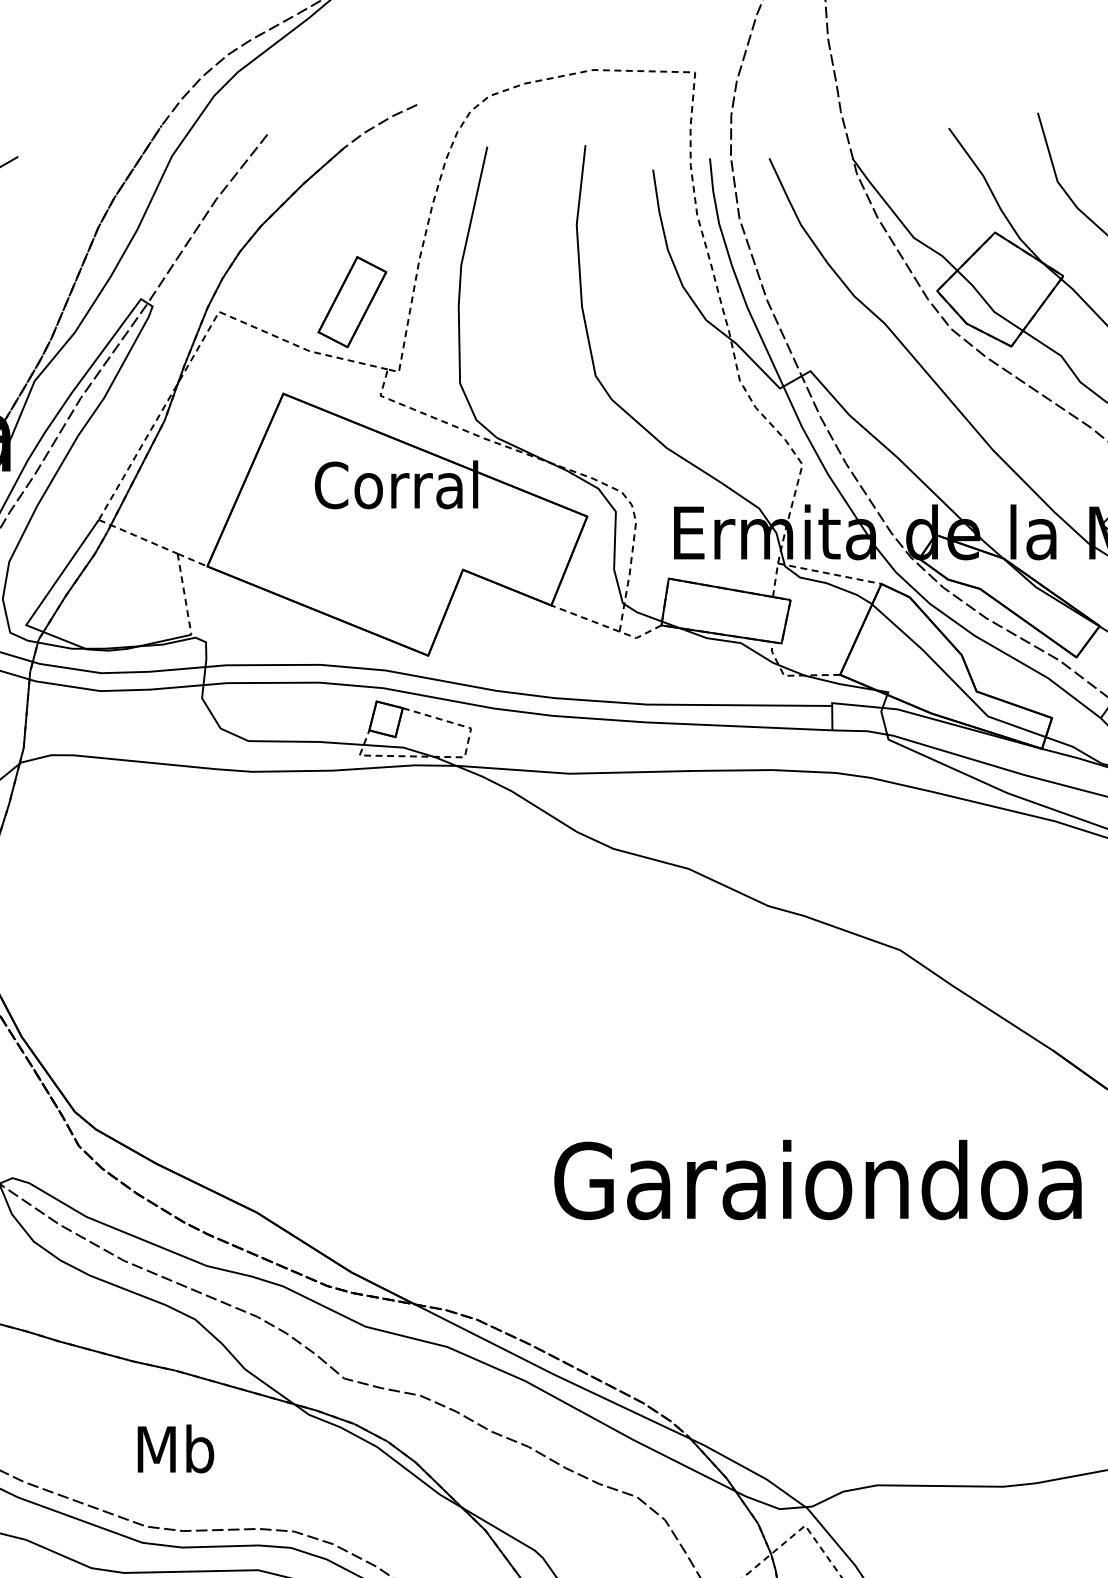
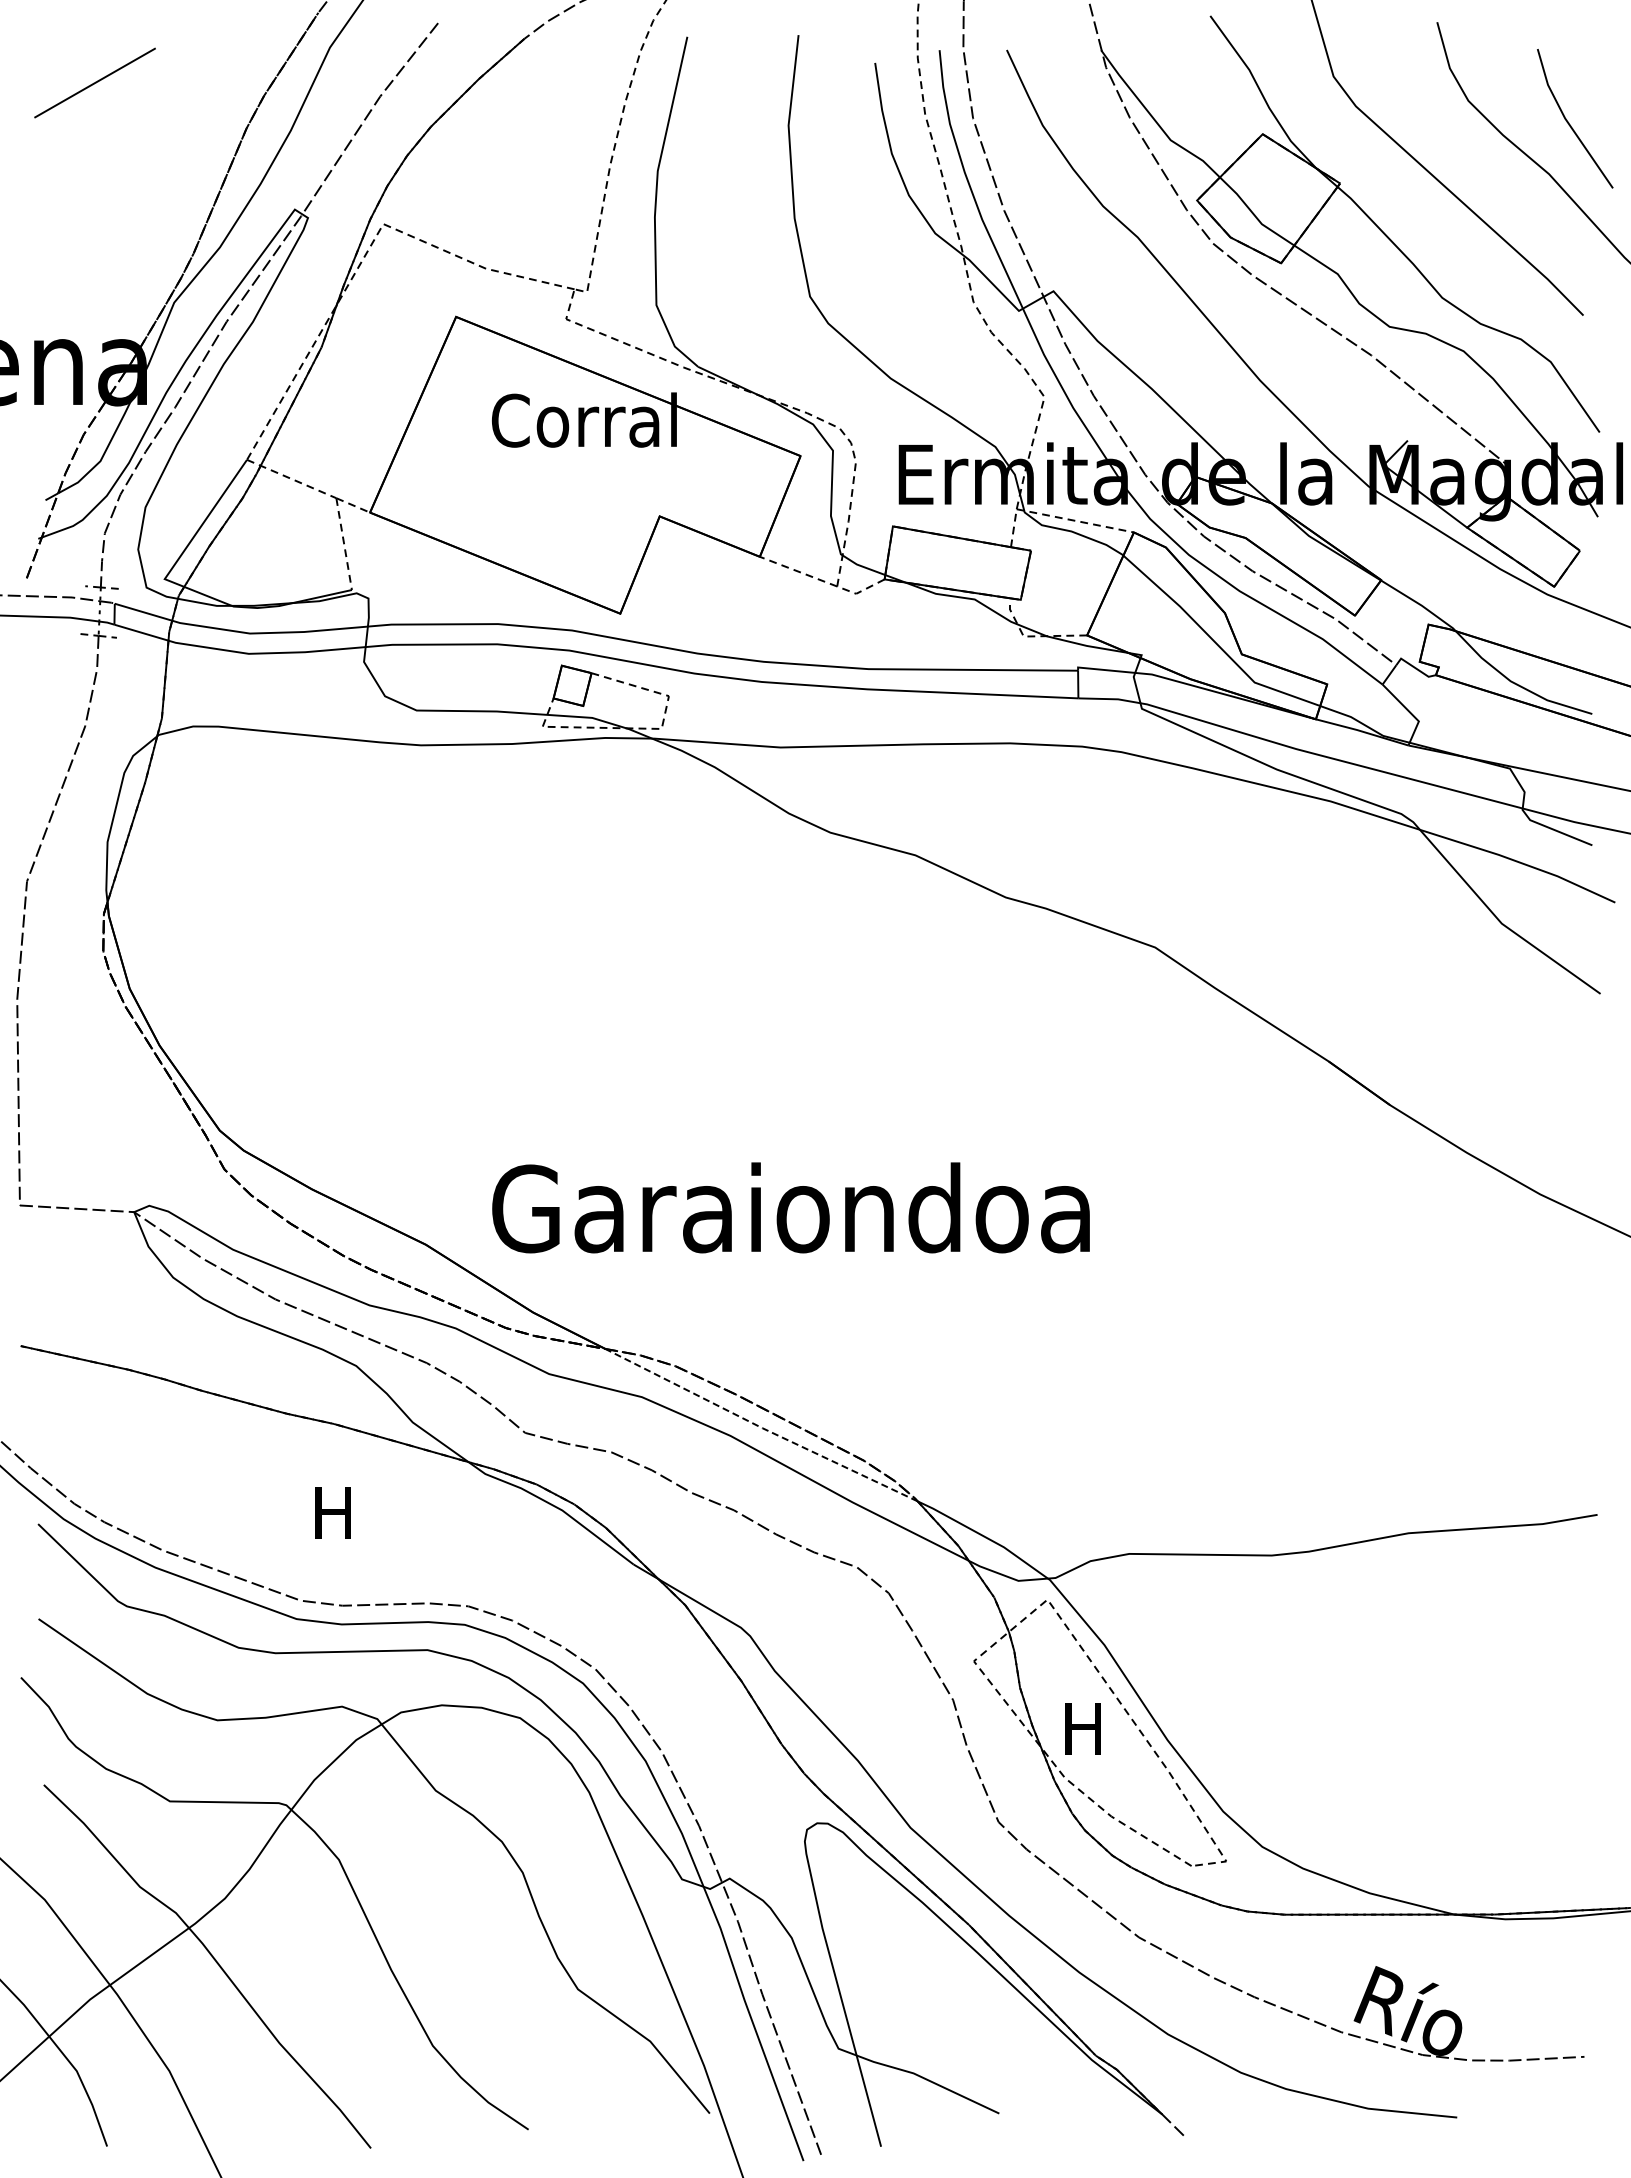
part: (352, 302) -> (534, 213), removed
text: (817, 1179) -> (790, 1207), moved
line: (551, 1373) -> (760, 1427), solid -> dashed
text: (176, 1448) -> (334, 1512), Mb -> H

